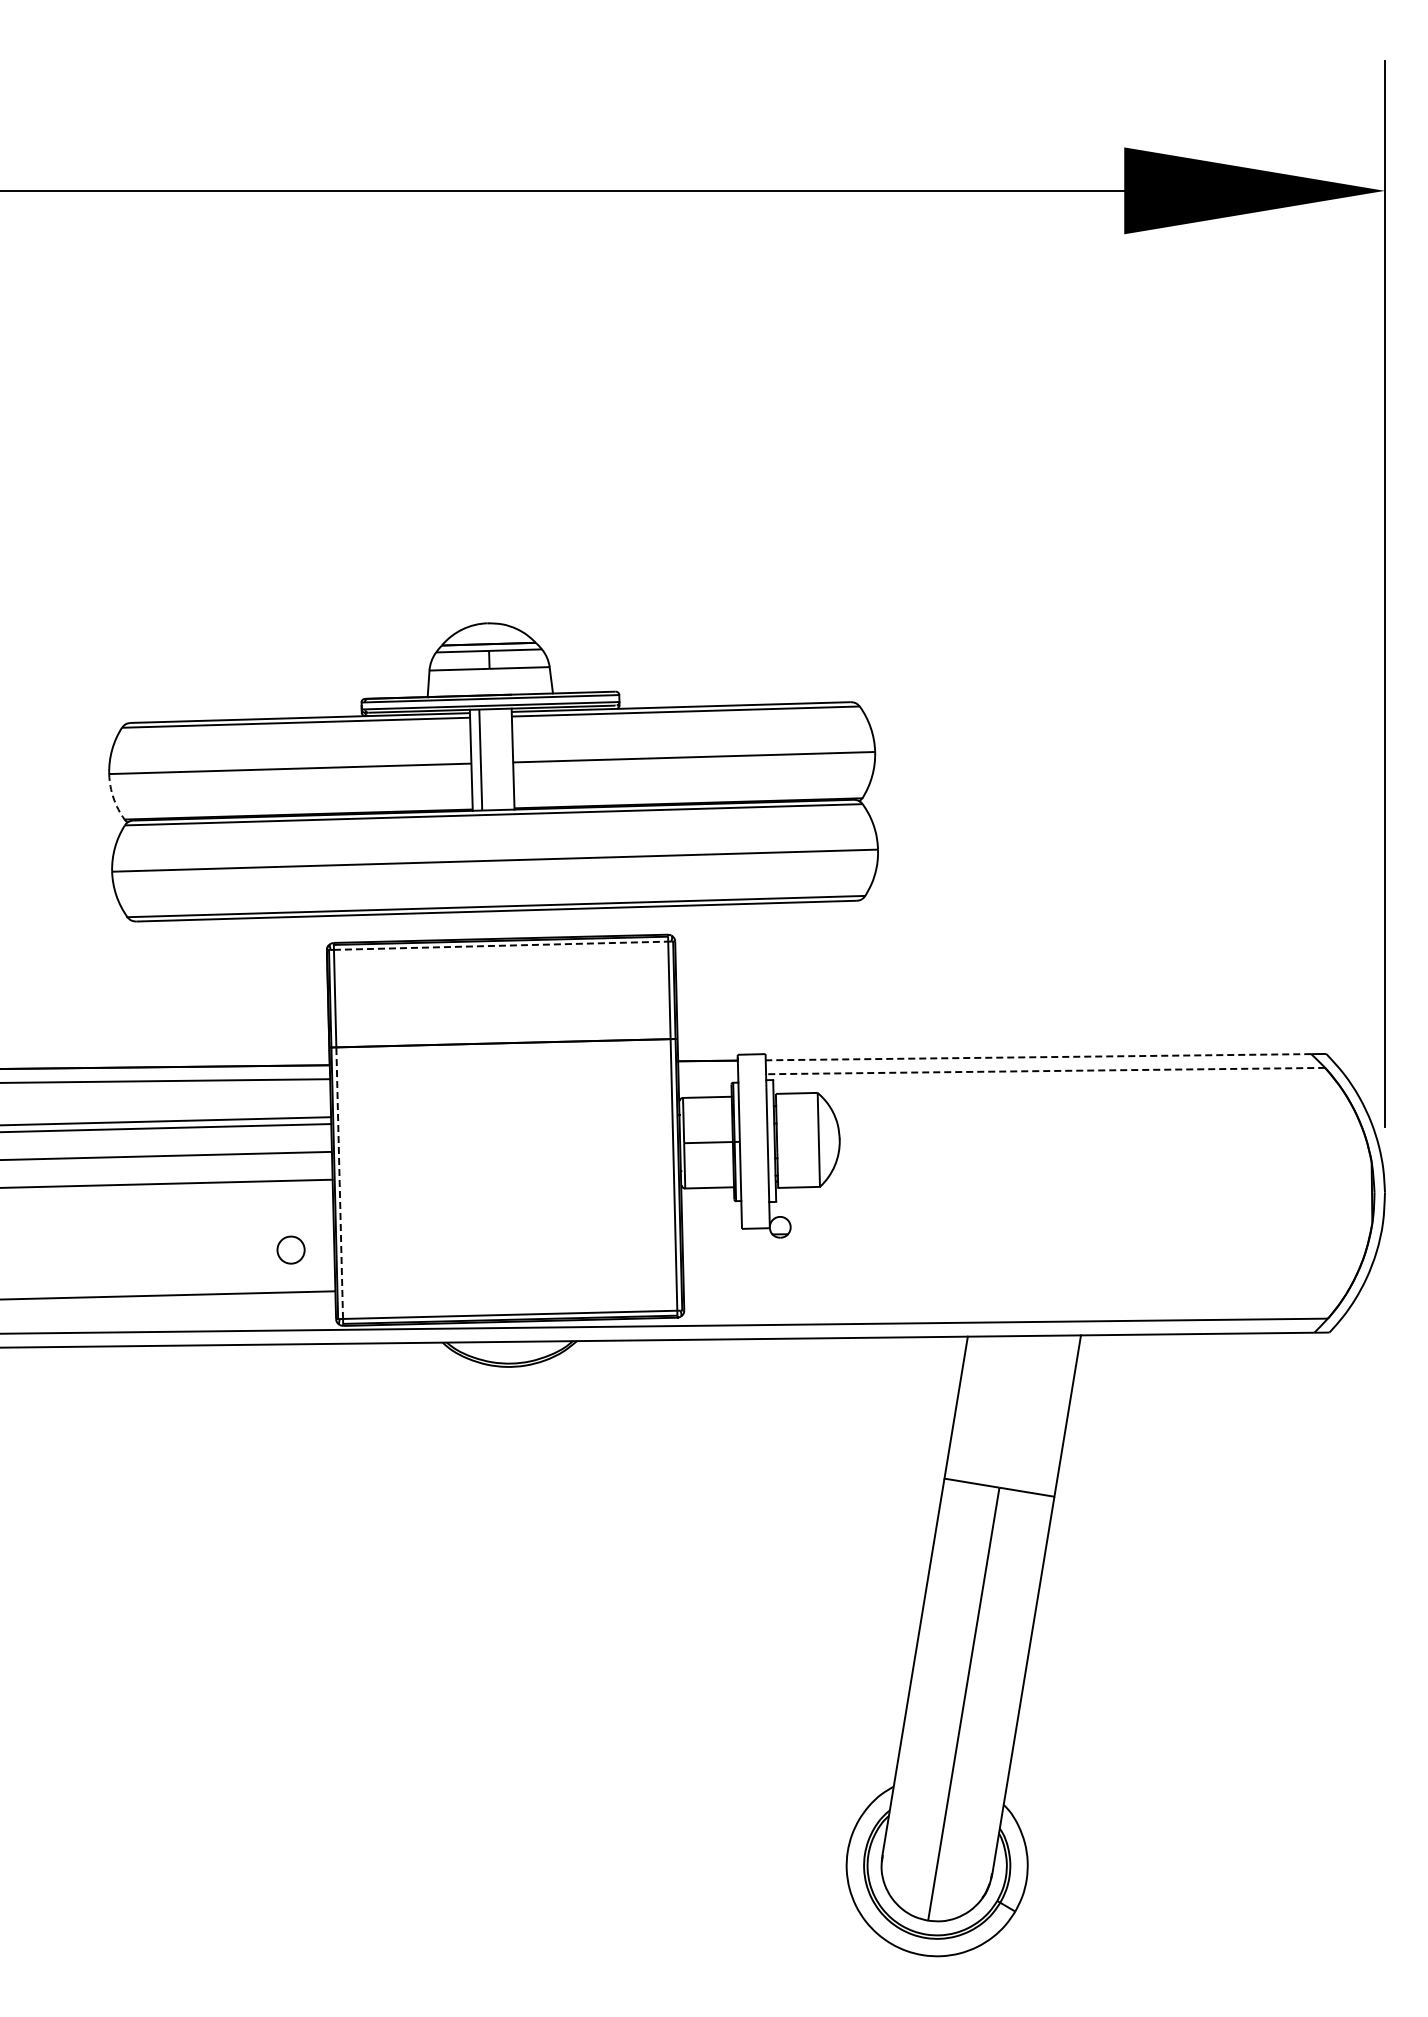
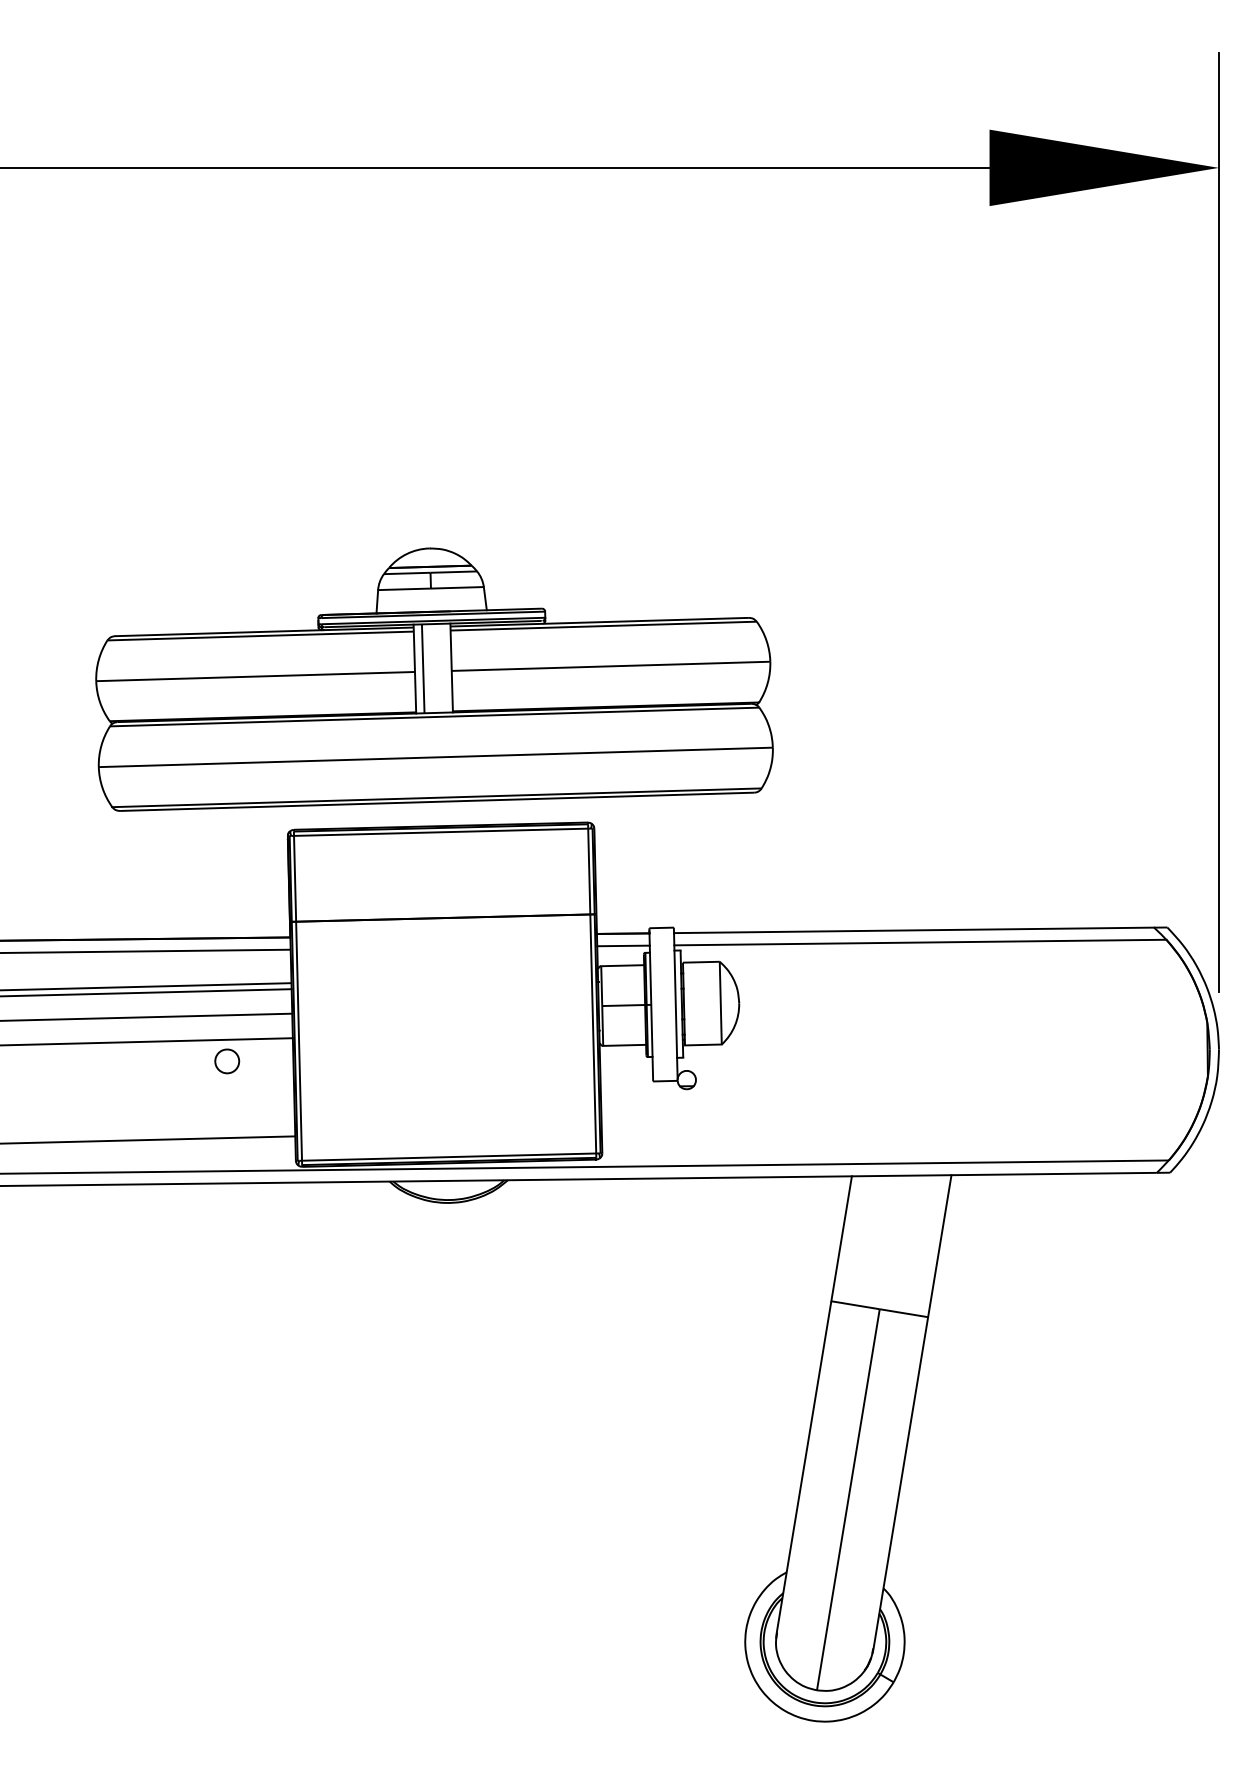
arc: (113, 798) -> (99, 702), dashed -> solid
line: (502, 945) -> (442, 832), dashed -> solid
line: (1038, 1057) -> (914, 930), dashed -> solid
line: (1045, 1071) -> (920, 942), dashed -> solid
line: (708, 1074) -> (623, 945), added
line: (339, 1182) -> (298, 1040), dashed -> solid
part: (290, 1249) -> (226, 1060), moved

